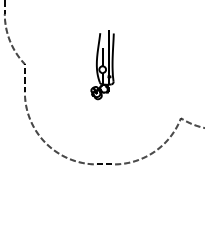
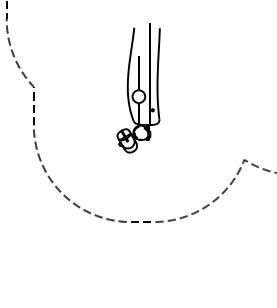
part: (102, 64) -> (138, 87), size x1.4

